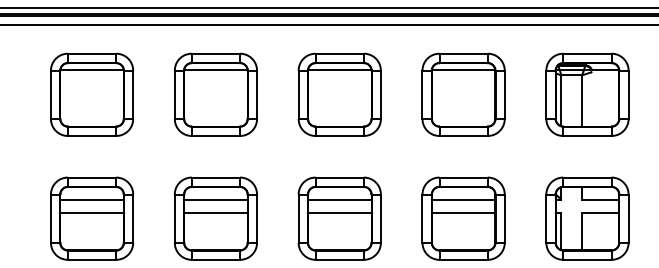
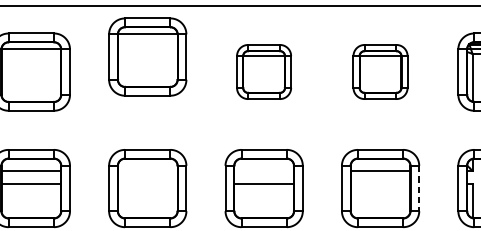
part: (215, 94) -> (147, 56), moved
part: (339, 94) -> (263, 71), size x0.7
part: (463, 94) -> (380, 71), size x0.7
line: (215, 199) -> (147, 170), removed
line: (339, 199) -> (263, 170), removed
line: (215, 213) -> (147, 183), removed
line: (463, 213) -> (380, 183), removed
line: (504, 219) -> (418, 189), solid -> dashed

